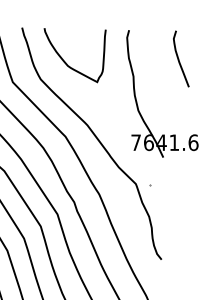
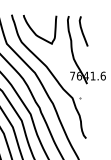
curve: (180, 59) -> (83, 31), moved

